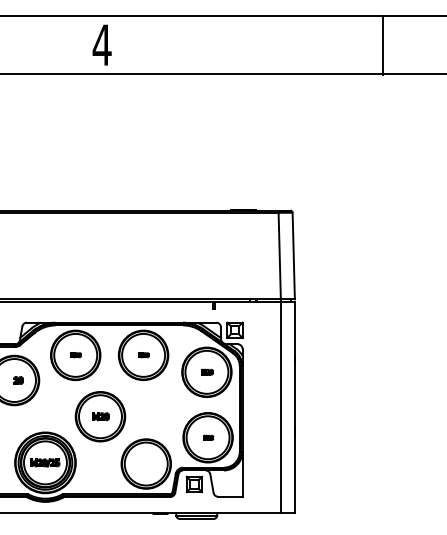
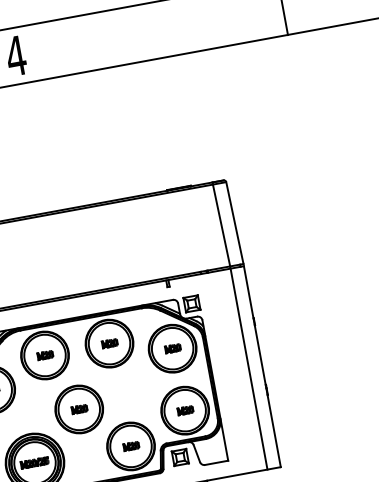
part: (75, 354) -> (44, 354), size x1.67
part: (143, 354) -> (109, 342), size x1.67
part: (207, 371) -> (173, 347), size x1.43
part: (208, 437) -> (185, 410), size x1.67
part: (146, 463) -> (131, 445), added

